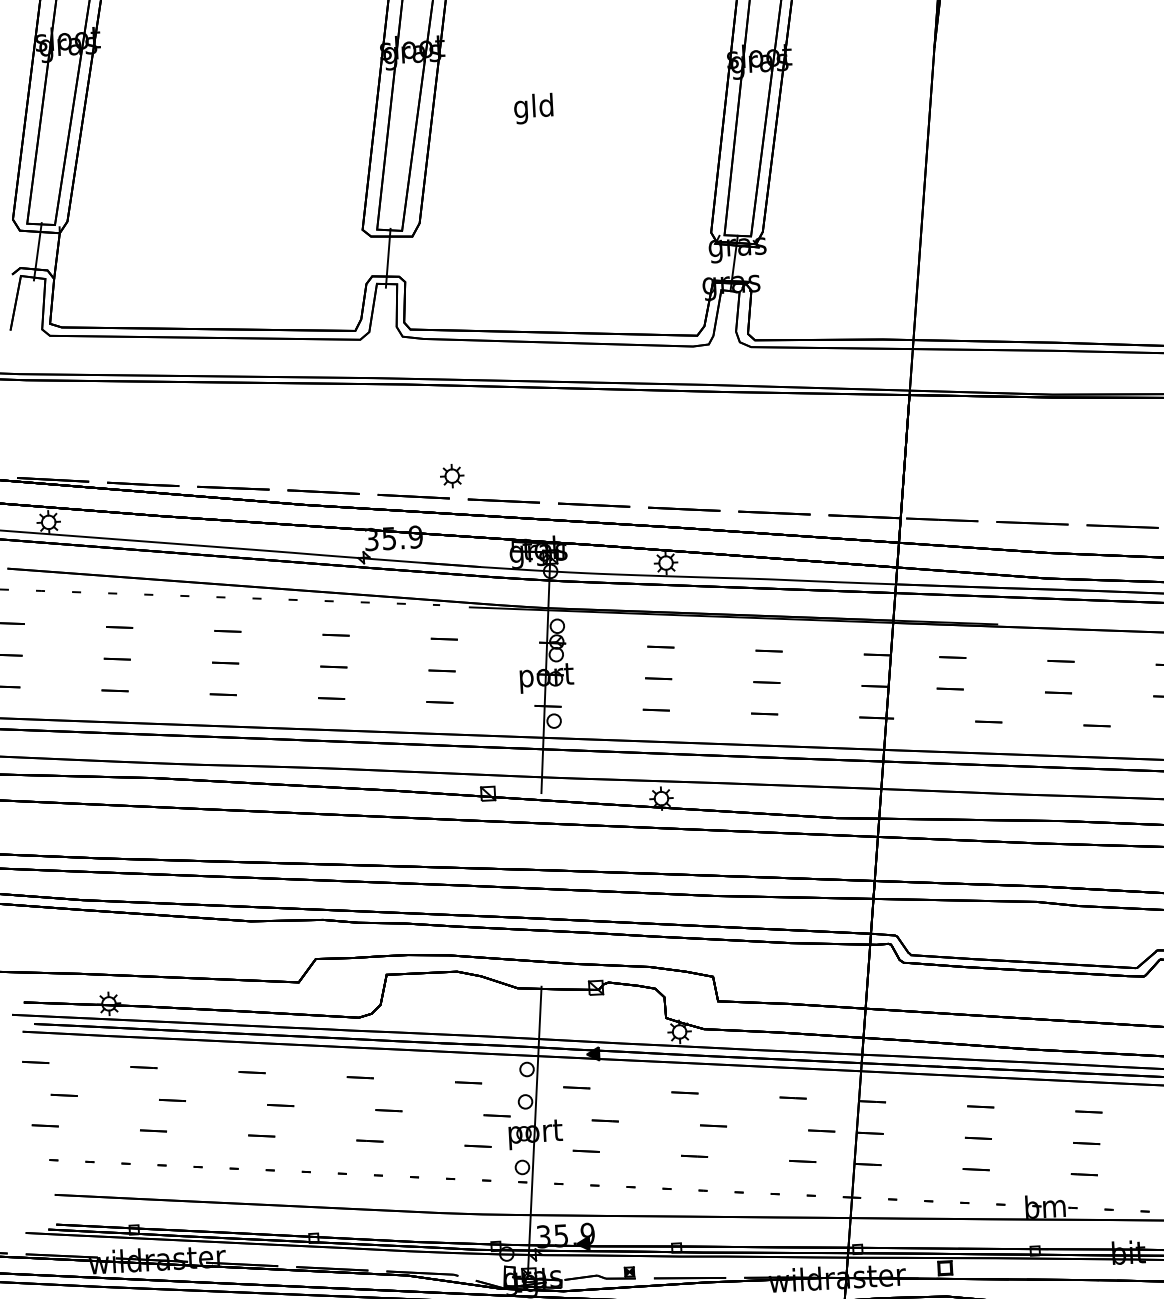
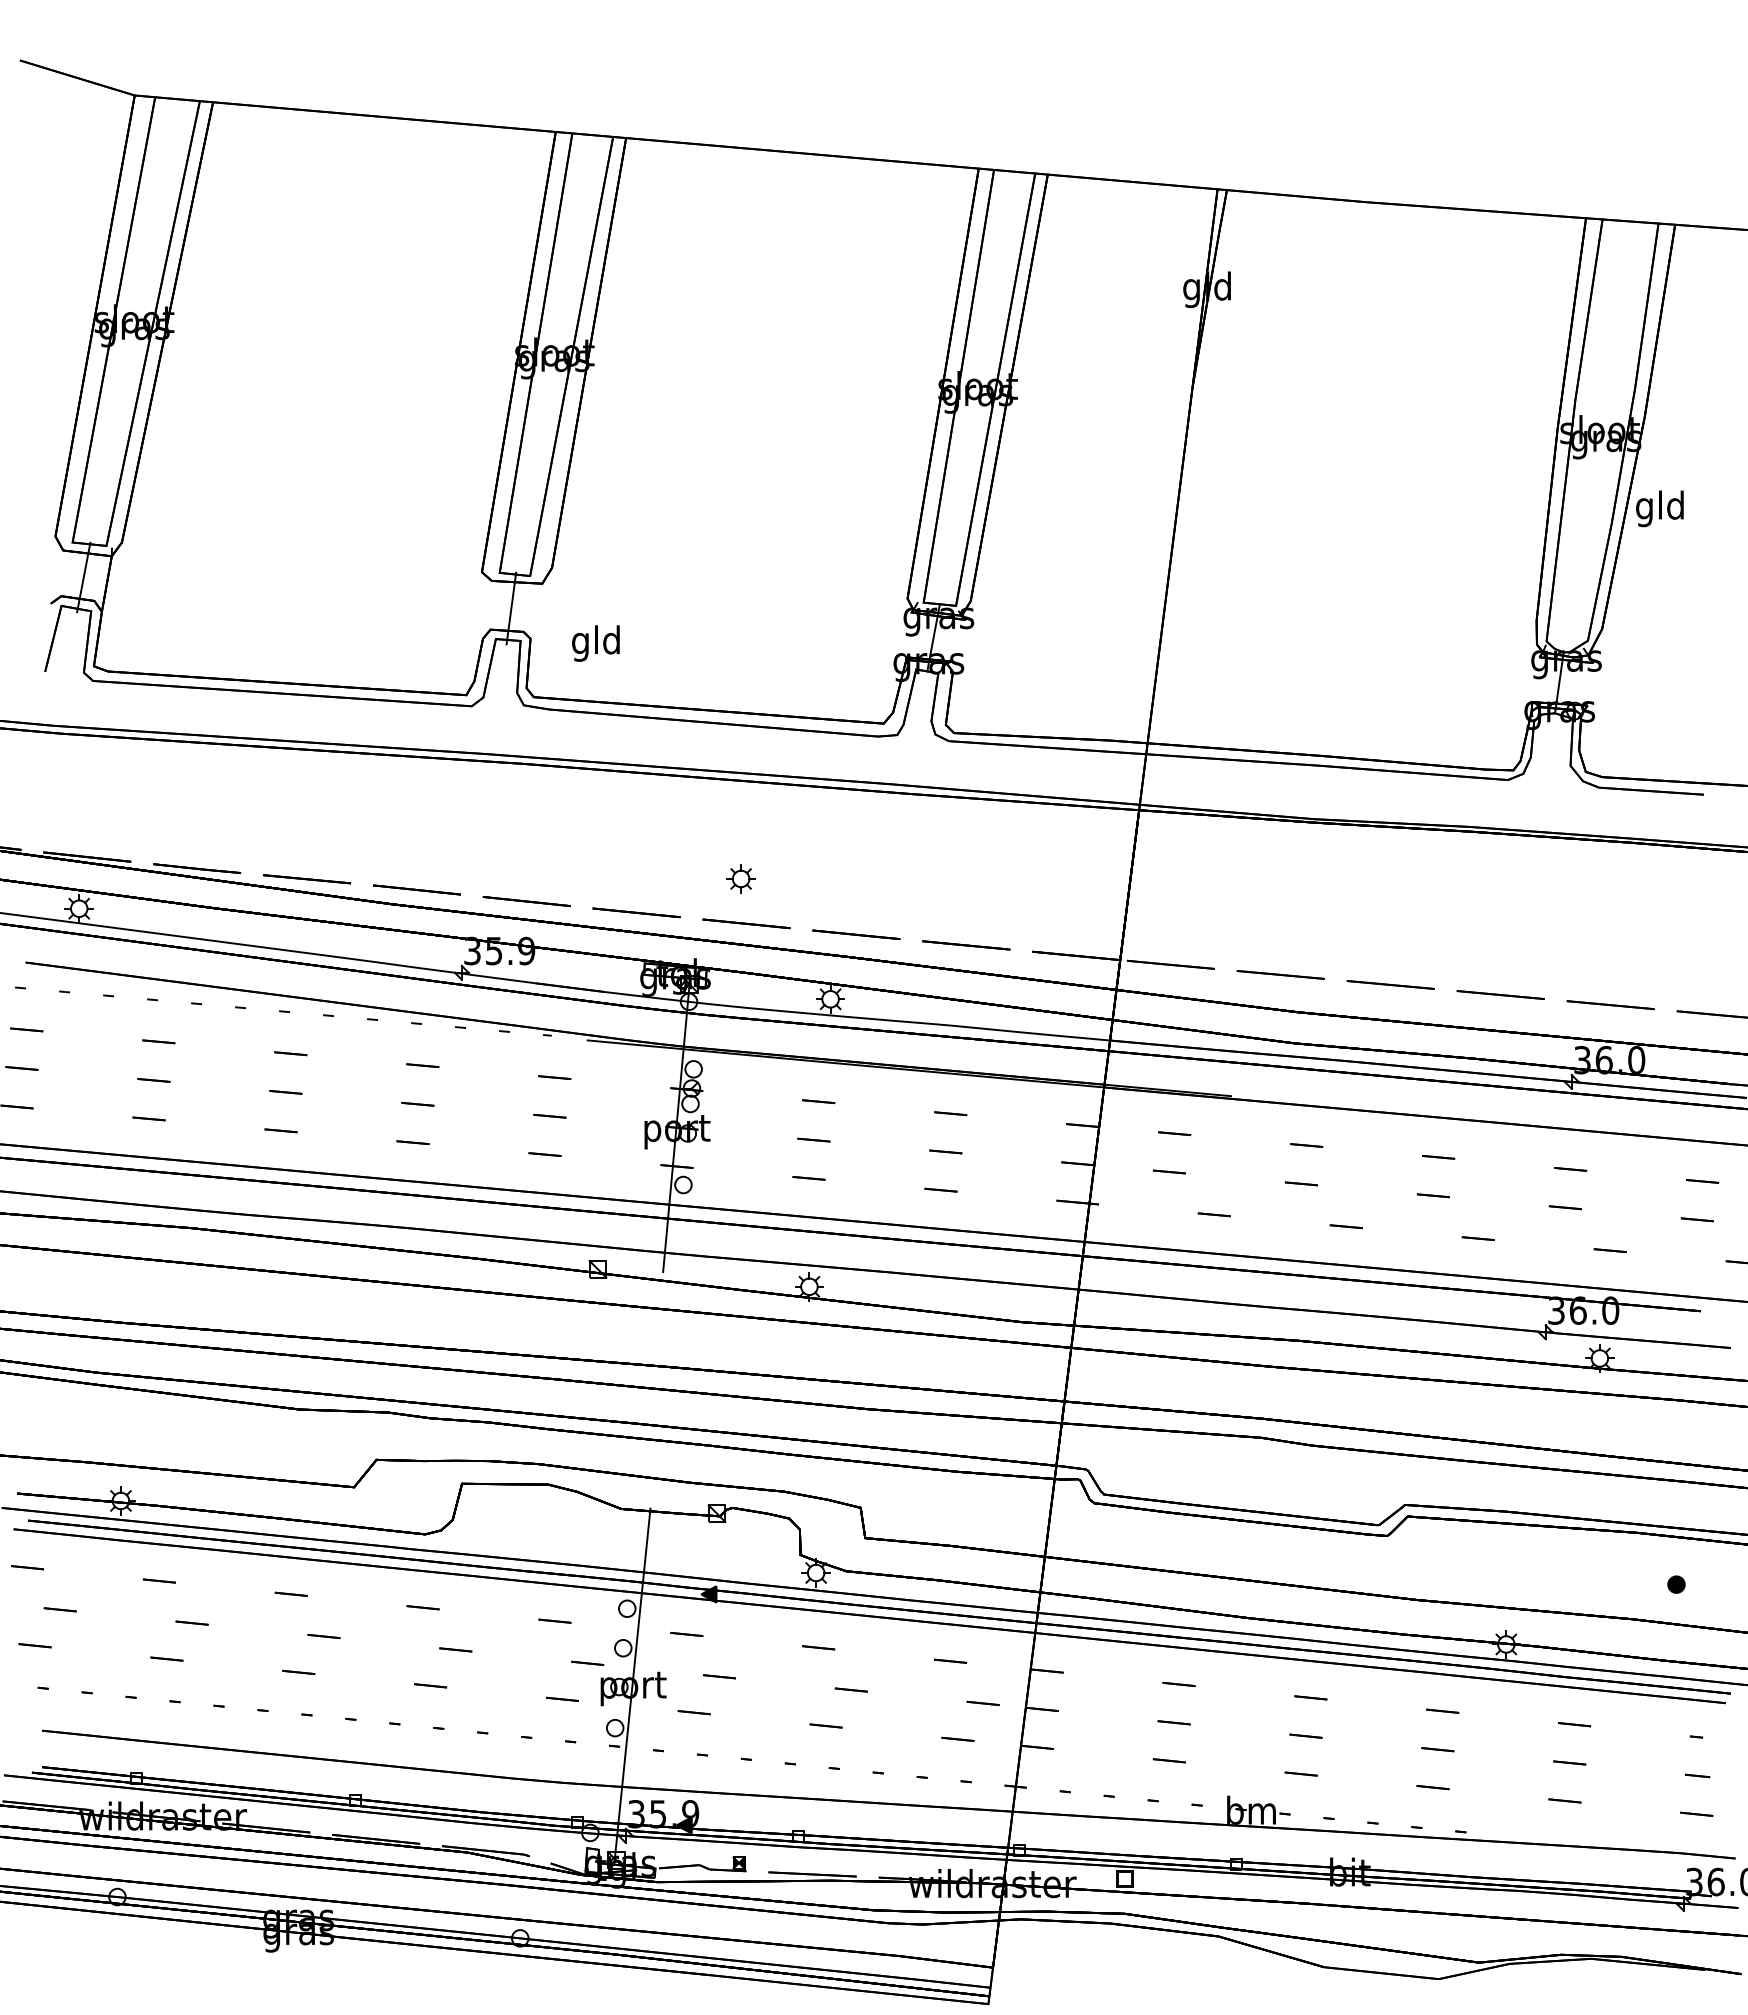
text: (533, 108) -> (595, 643), moved
part: (451, 475) -> (740, 878), moved

